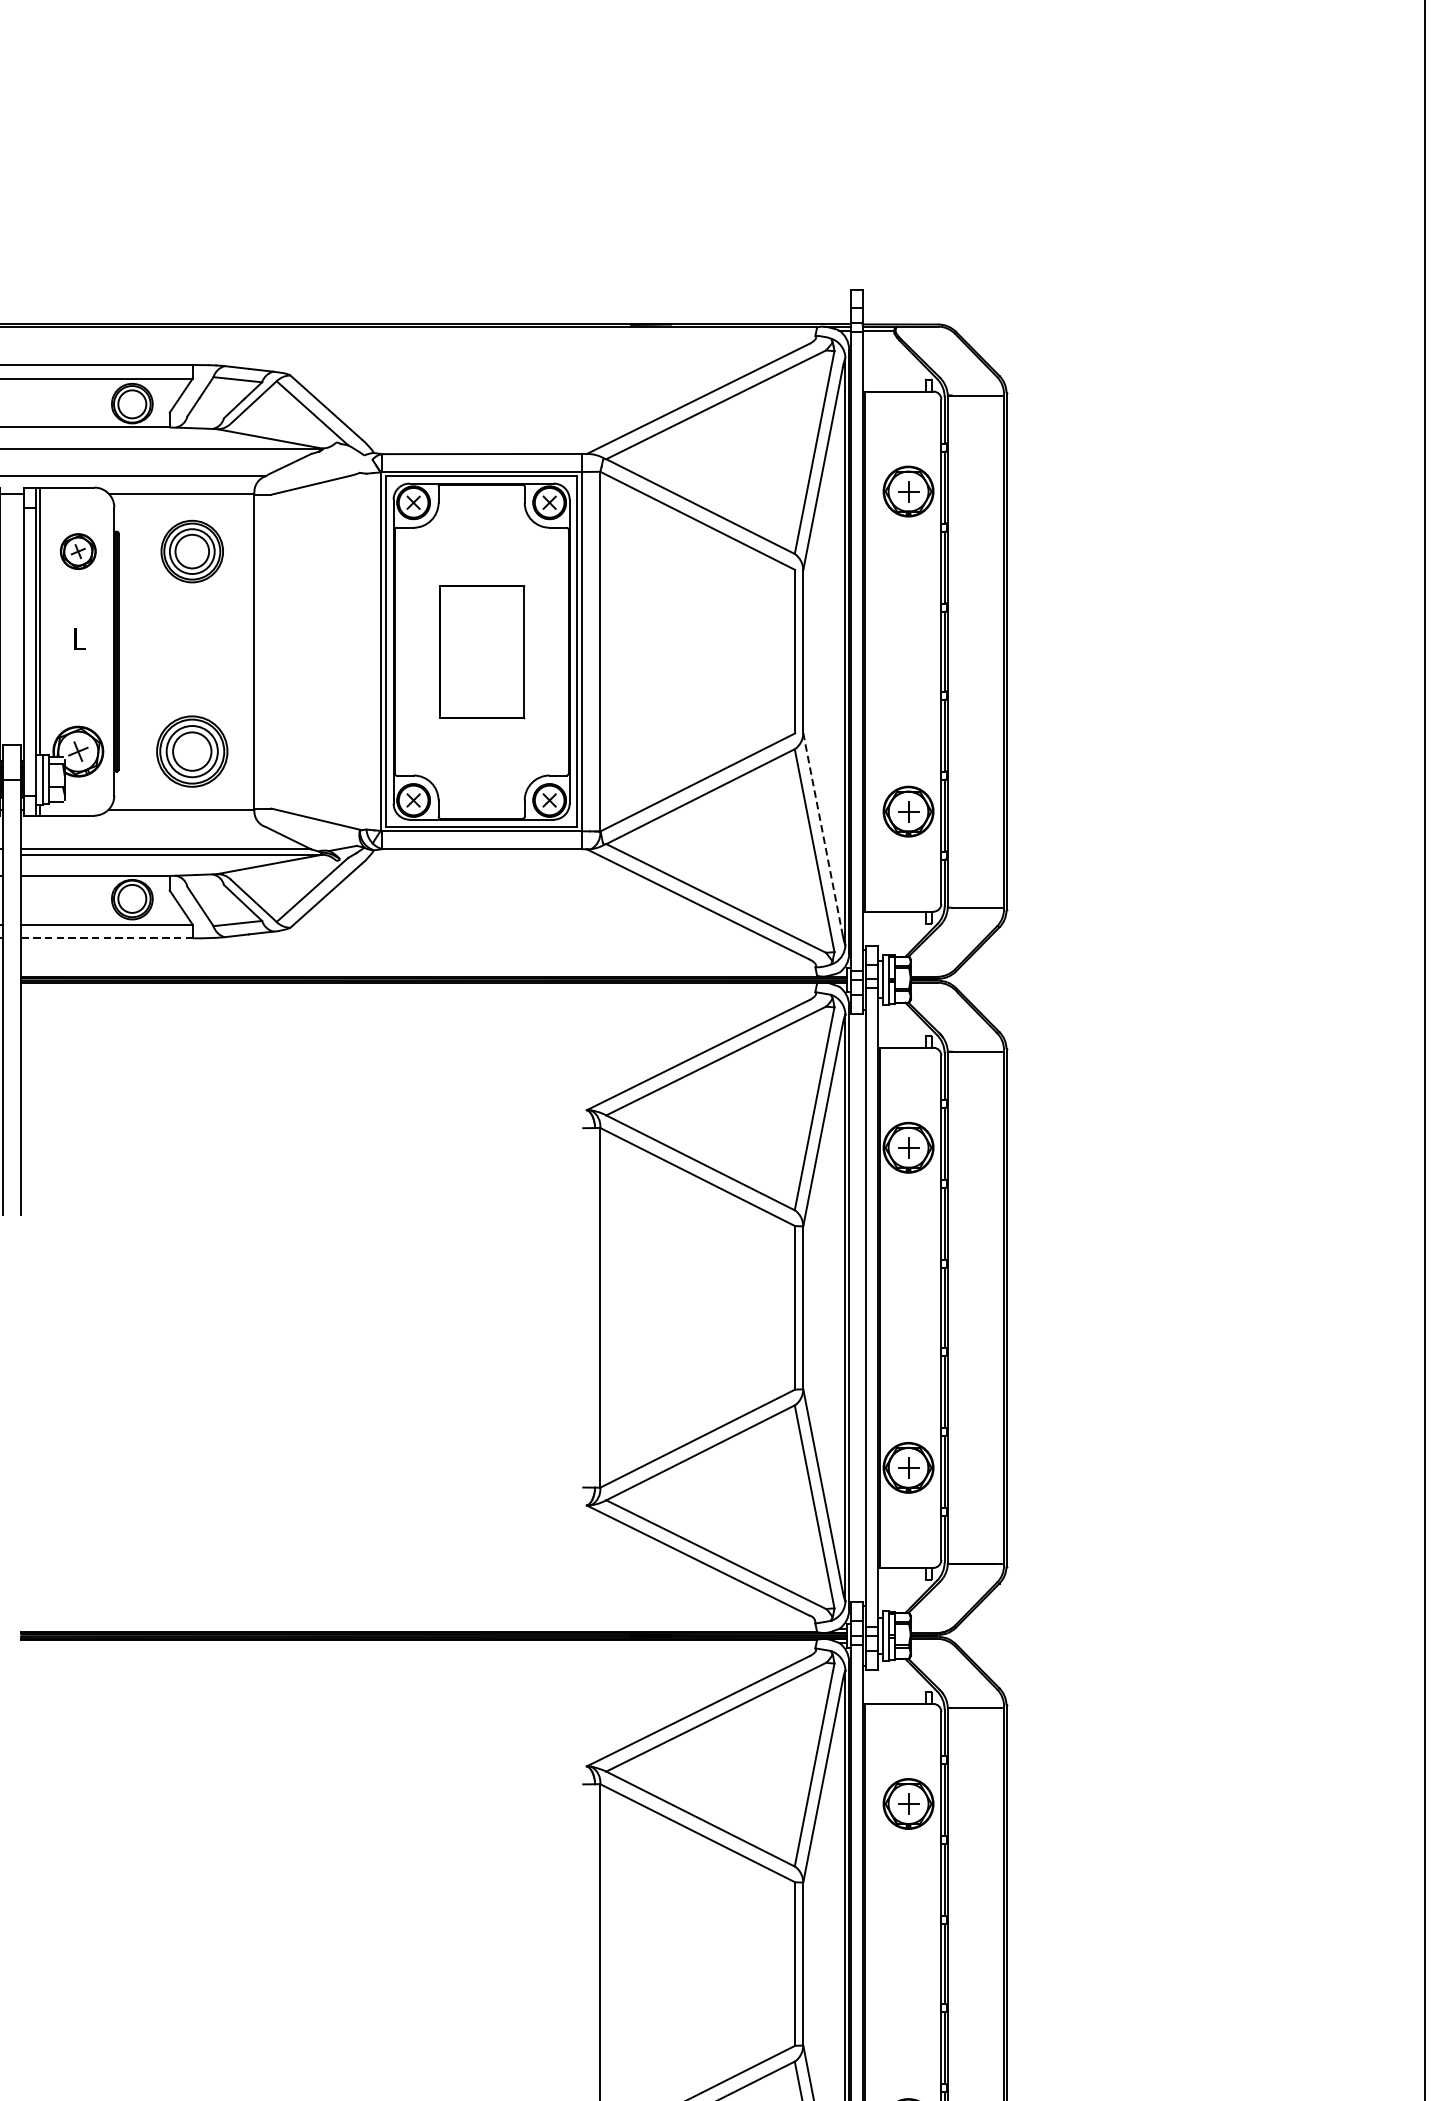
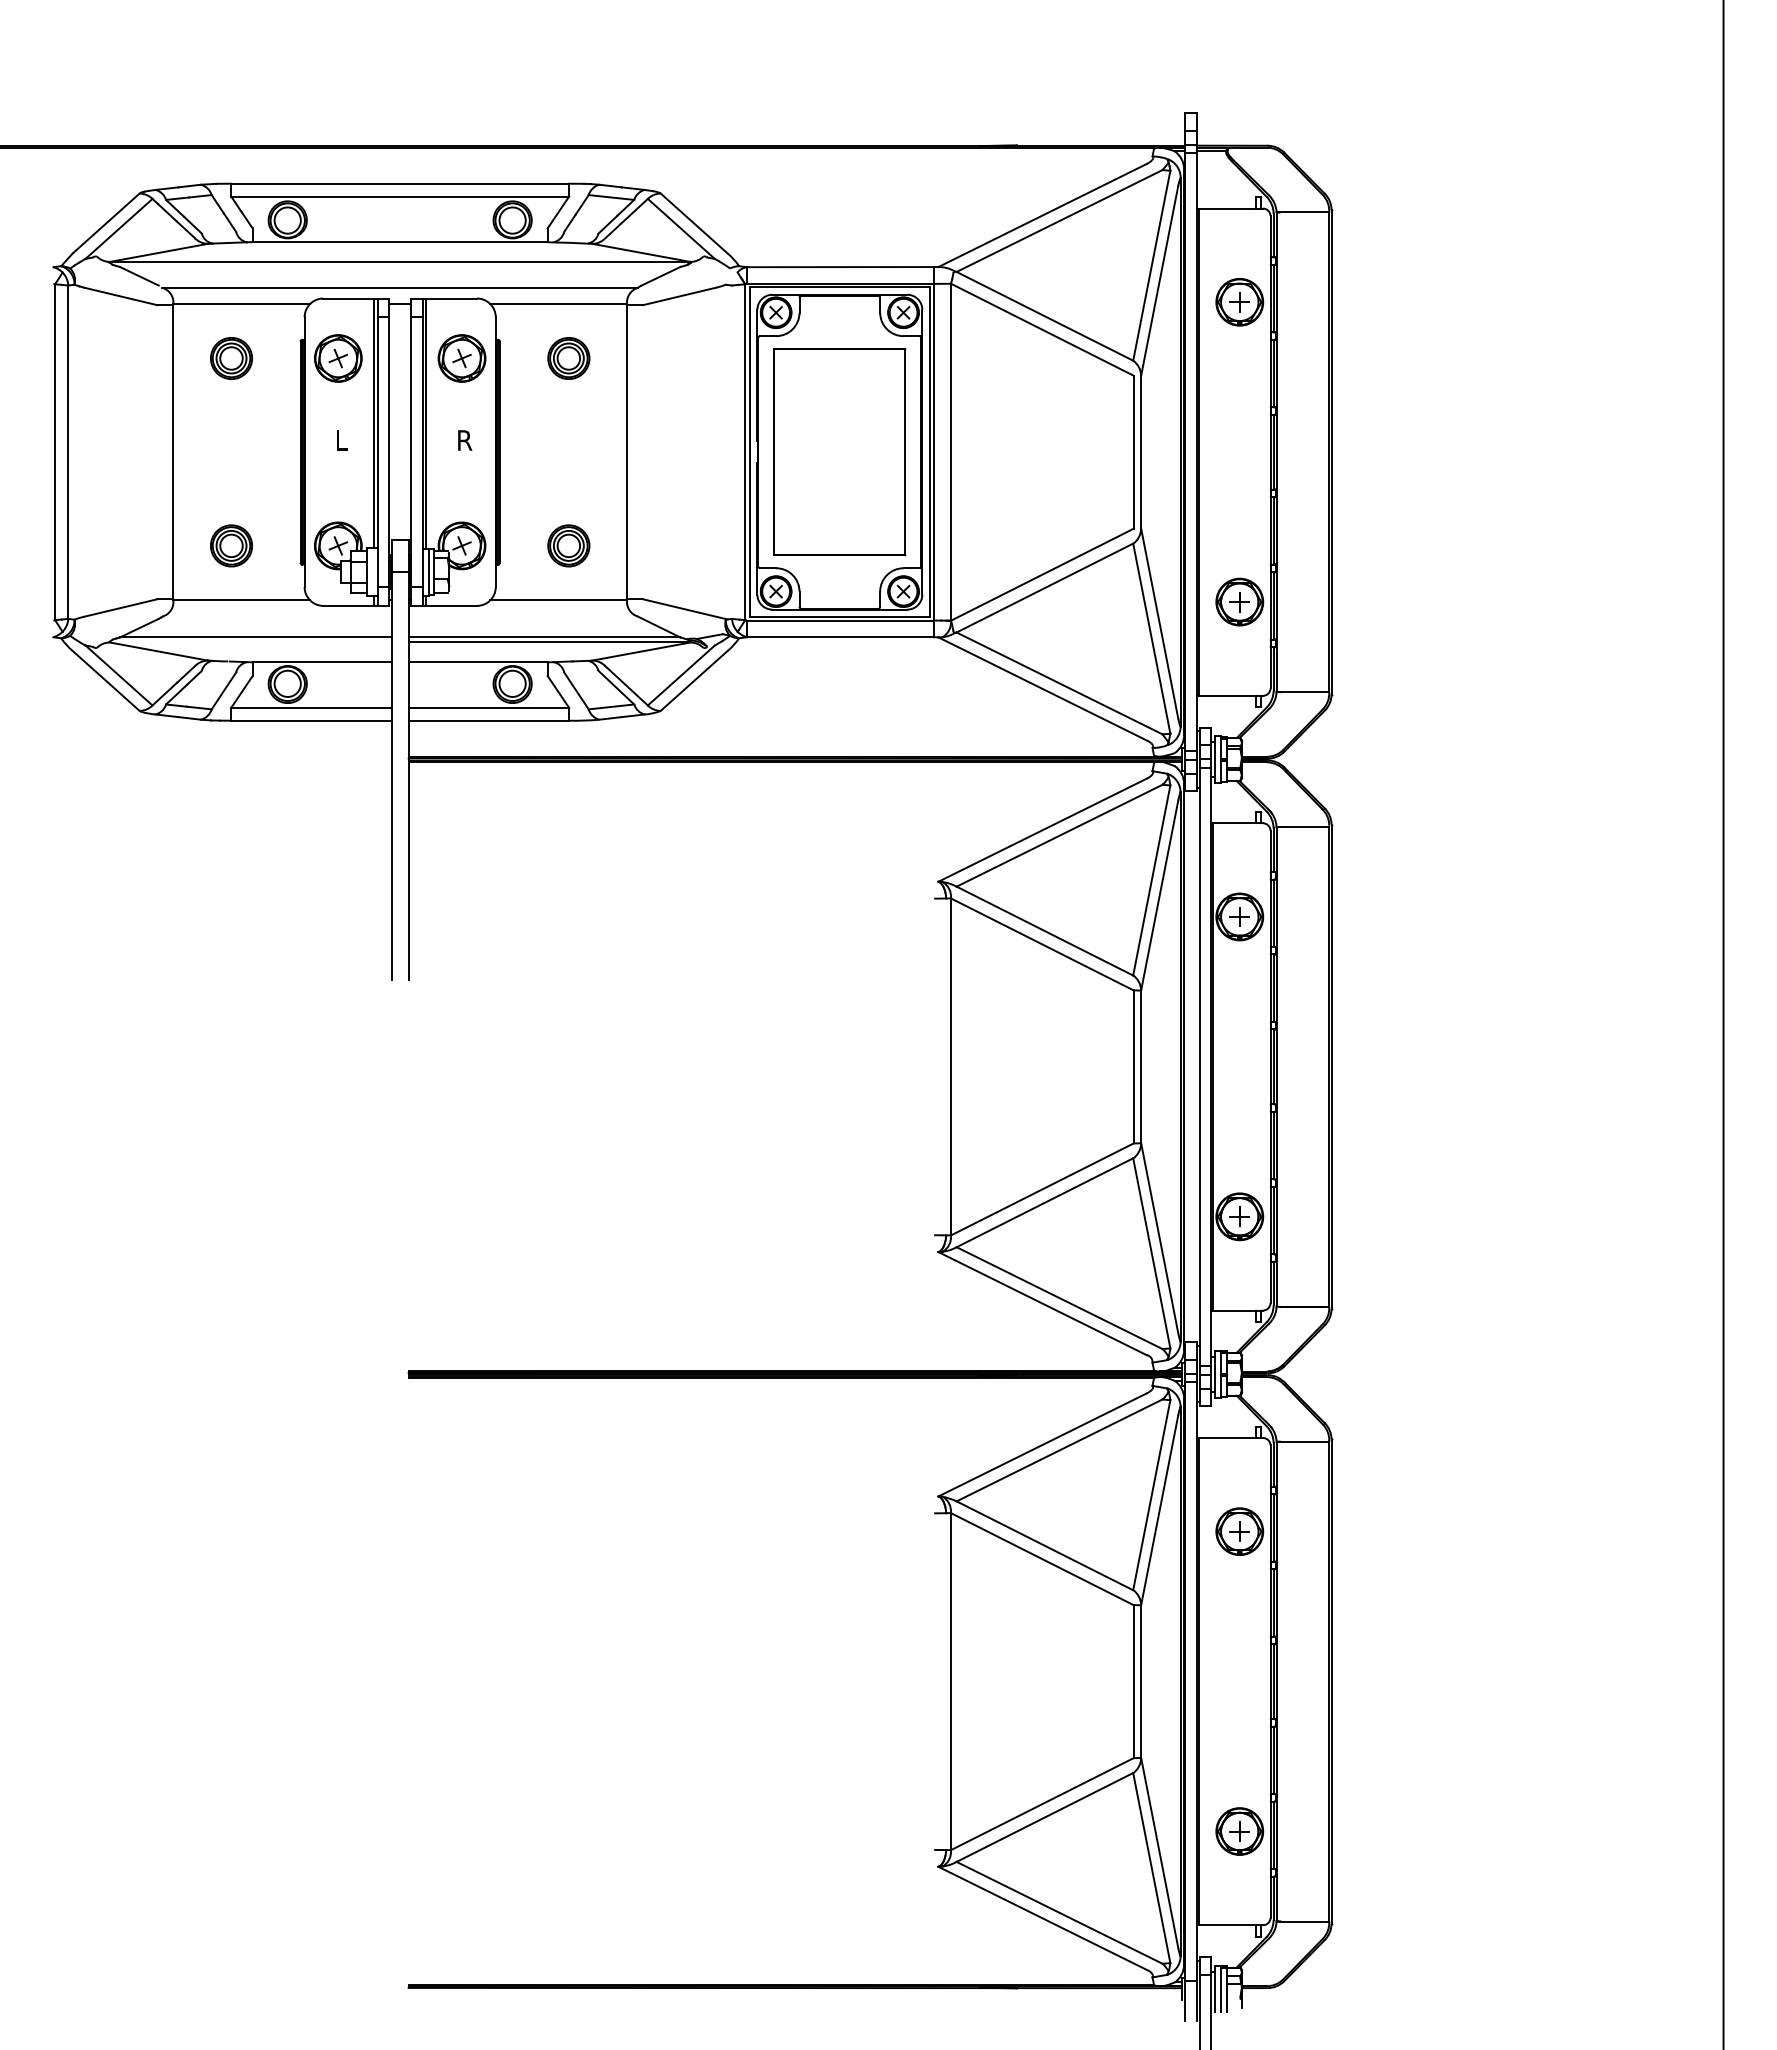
part: (77, 551) -> (461, 358), size x1.43
part: (191, 551) -> (568, 358), size x0.71
text: (82, 639) -> (465, 440), L -> R
part: (481, 651) -> (839, 452), size x1.67
part: (191, 751) -> (568, 545), size x0.62
line: (822, 834) -> (1159, 623), dashed -> solid
line: (107, 938) -> (489, 720), dashed -> solid

